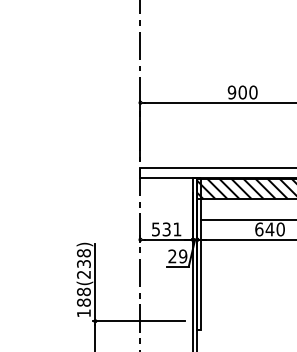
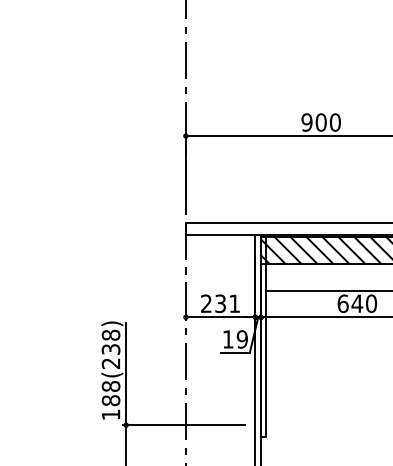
text: (156, 229) -> (206, 303), 531 -> 231
text: (171, 256) -> (227, 339), 29 -> 19

